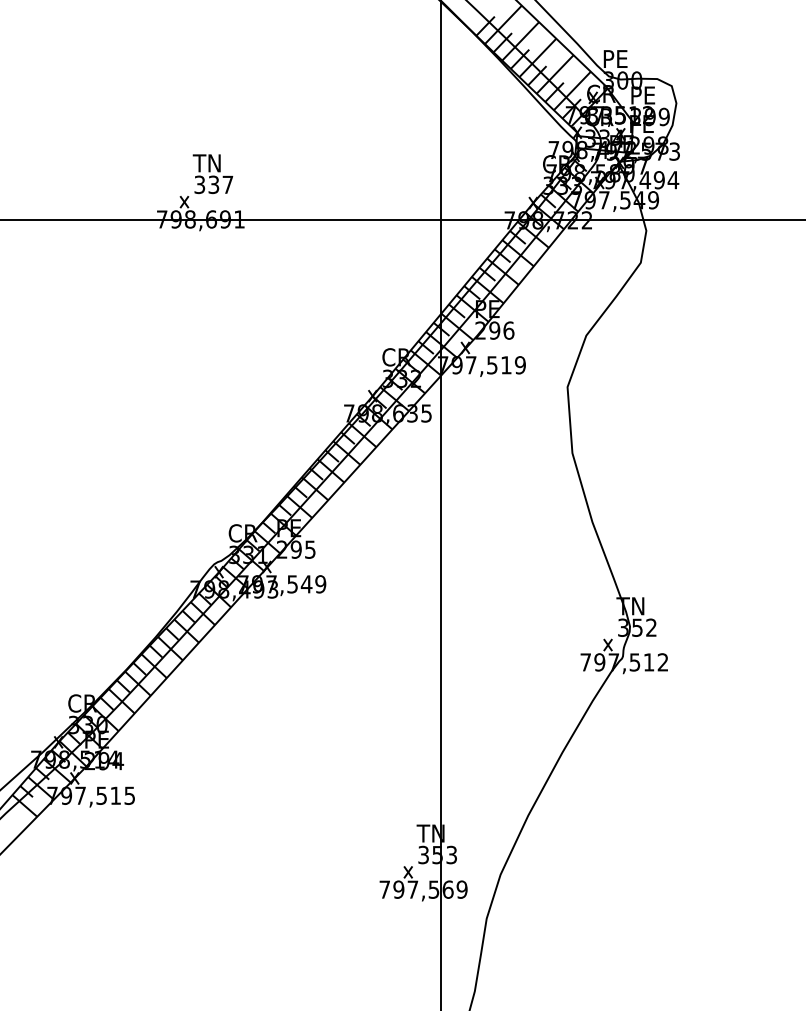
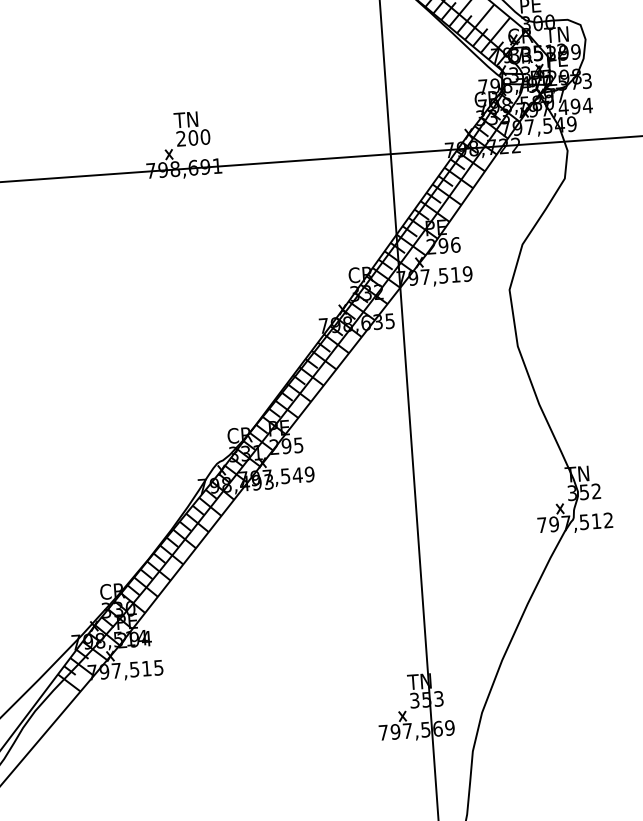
text: (643, 95) -> (556, 34), PE -> TN
text: (213, 184) -> (193, 137), 337 -> 200

